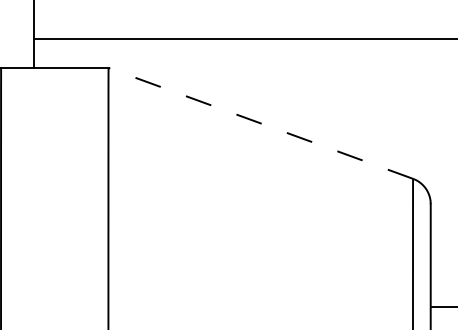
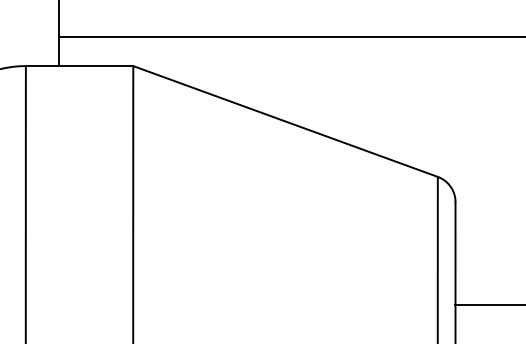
line: (260, 123) -> (285, 121), dashed -> solid

